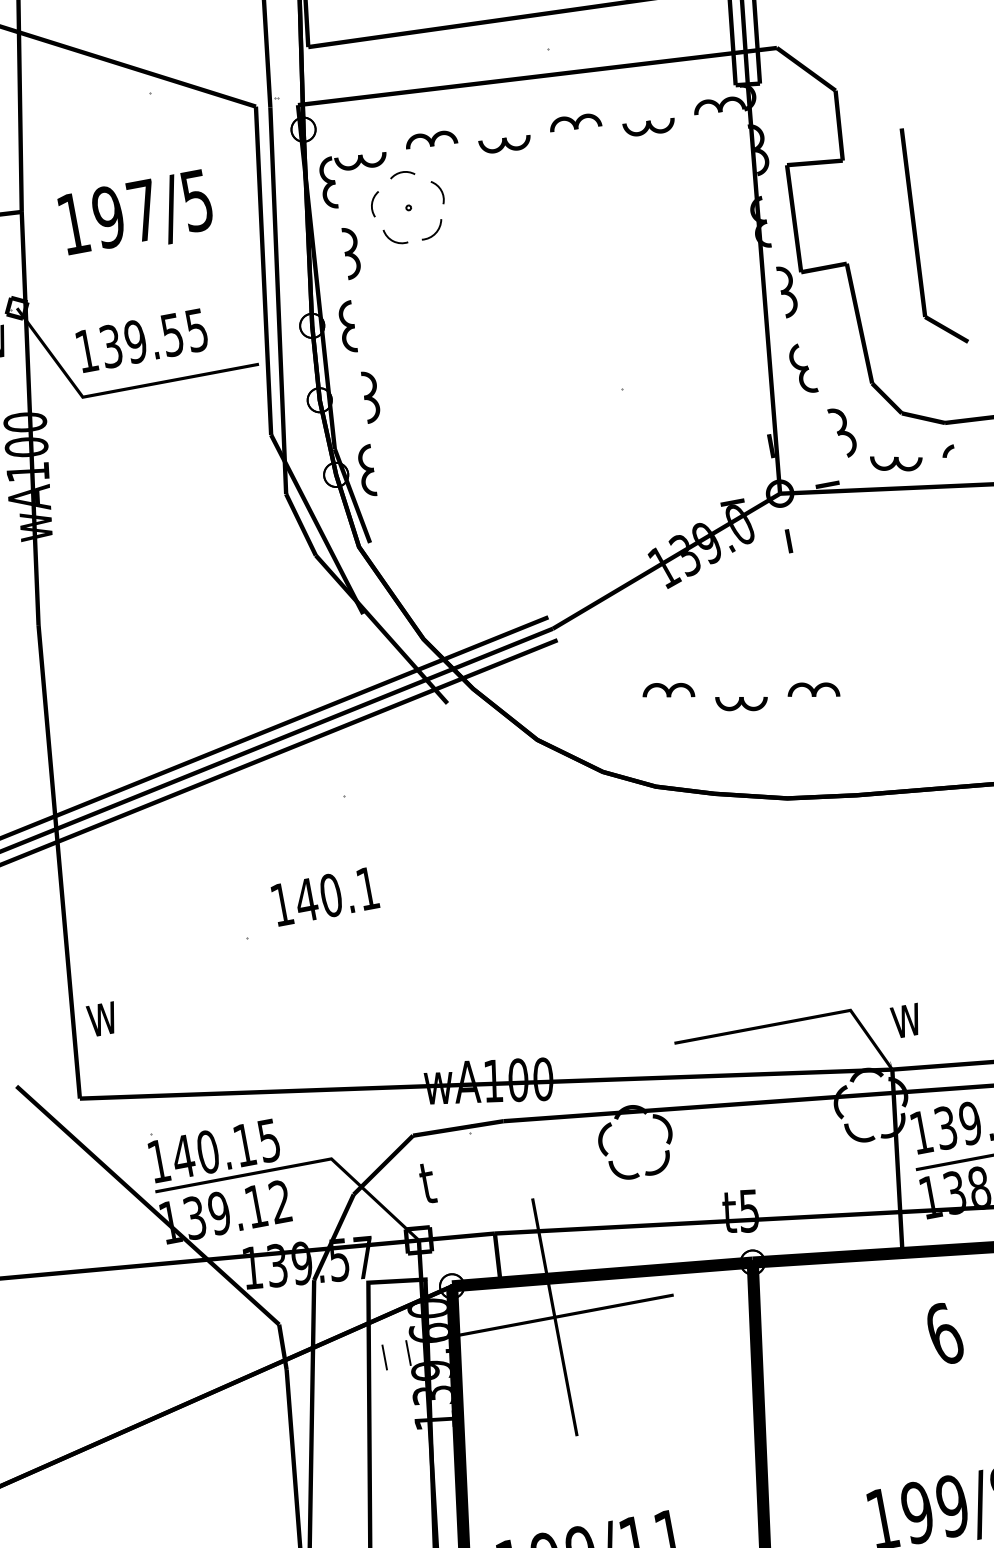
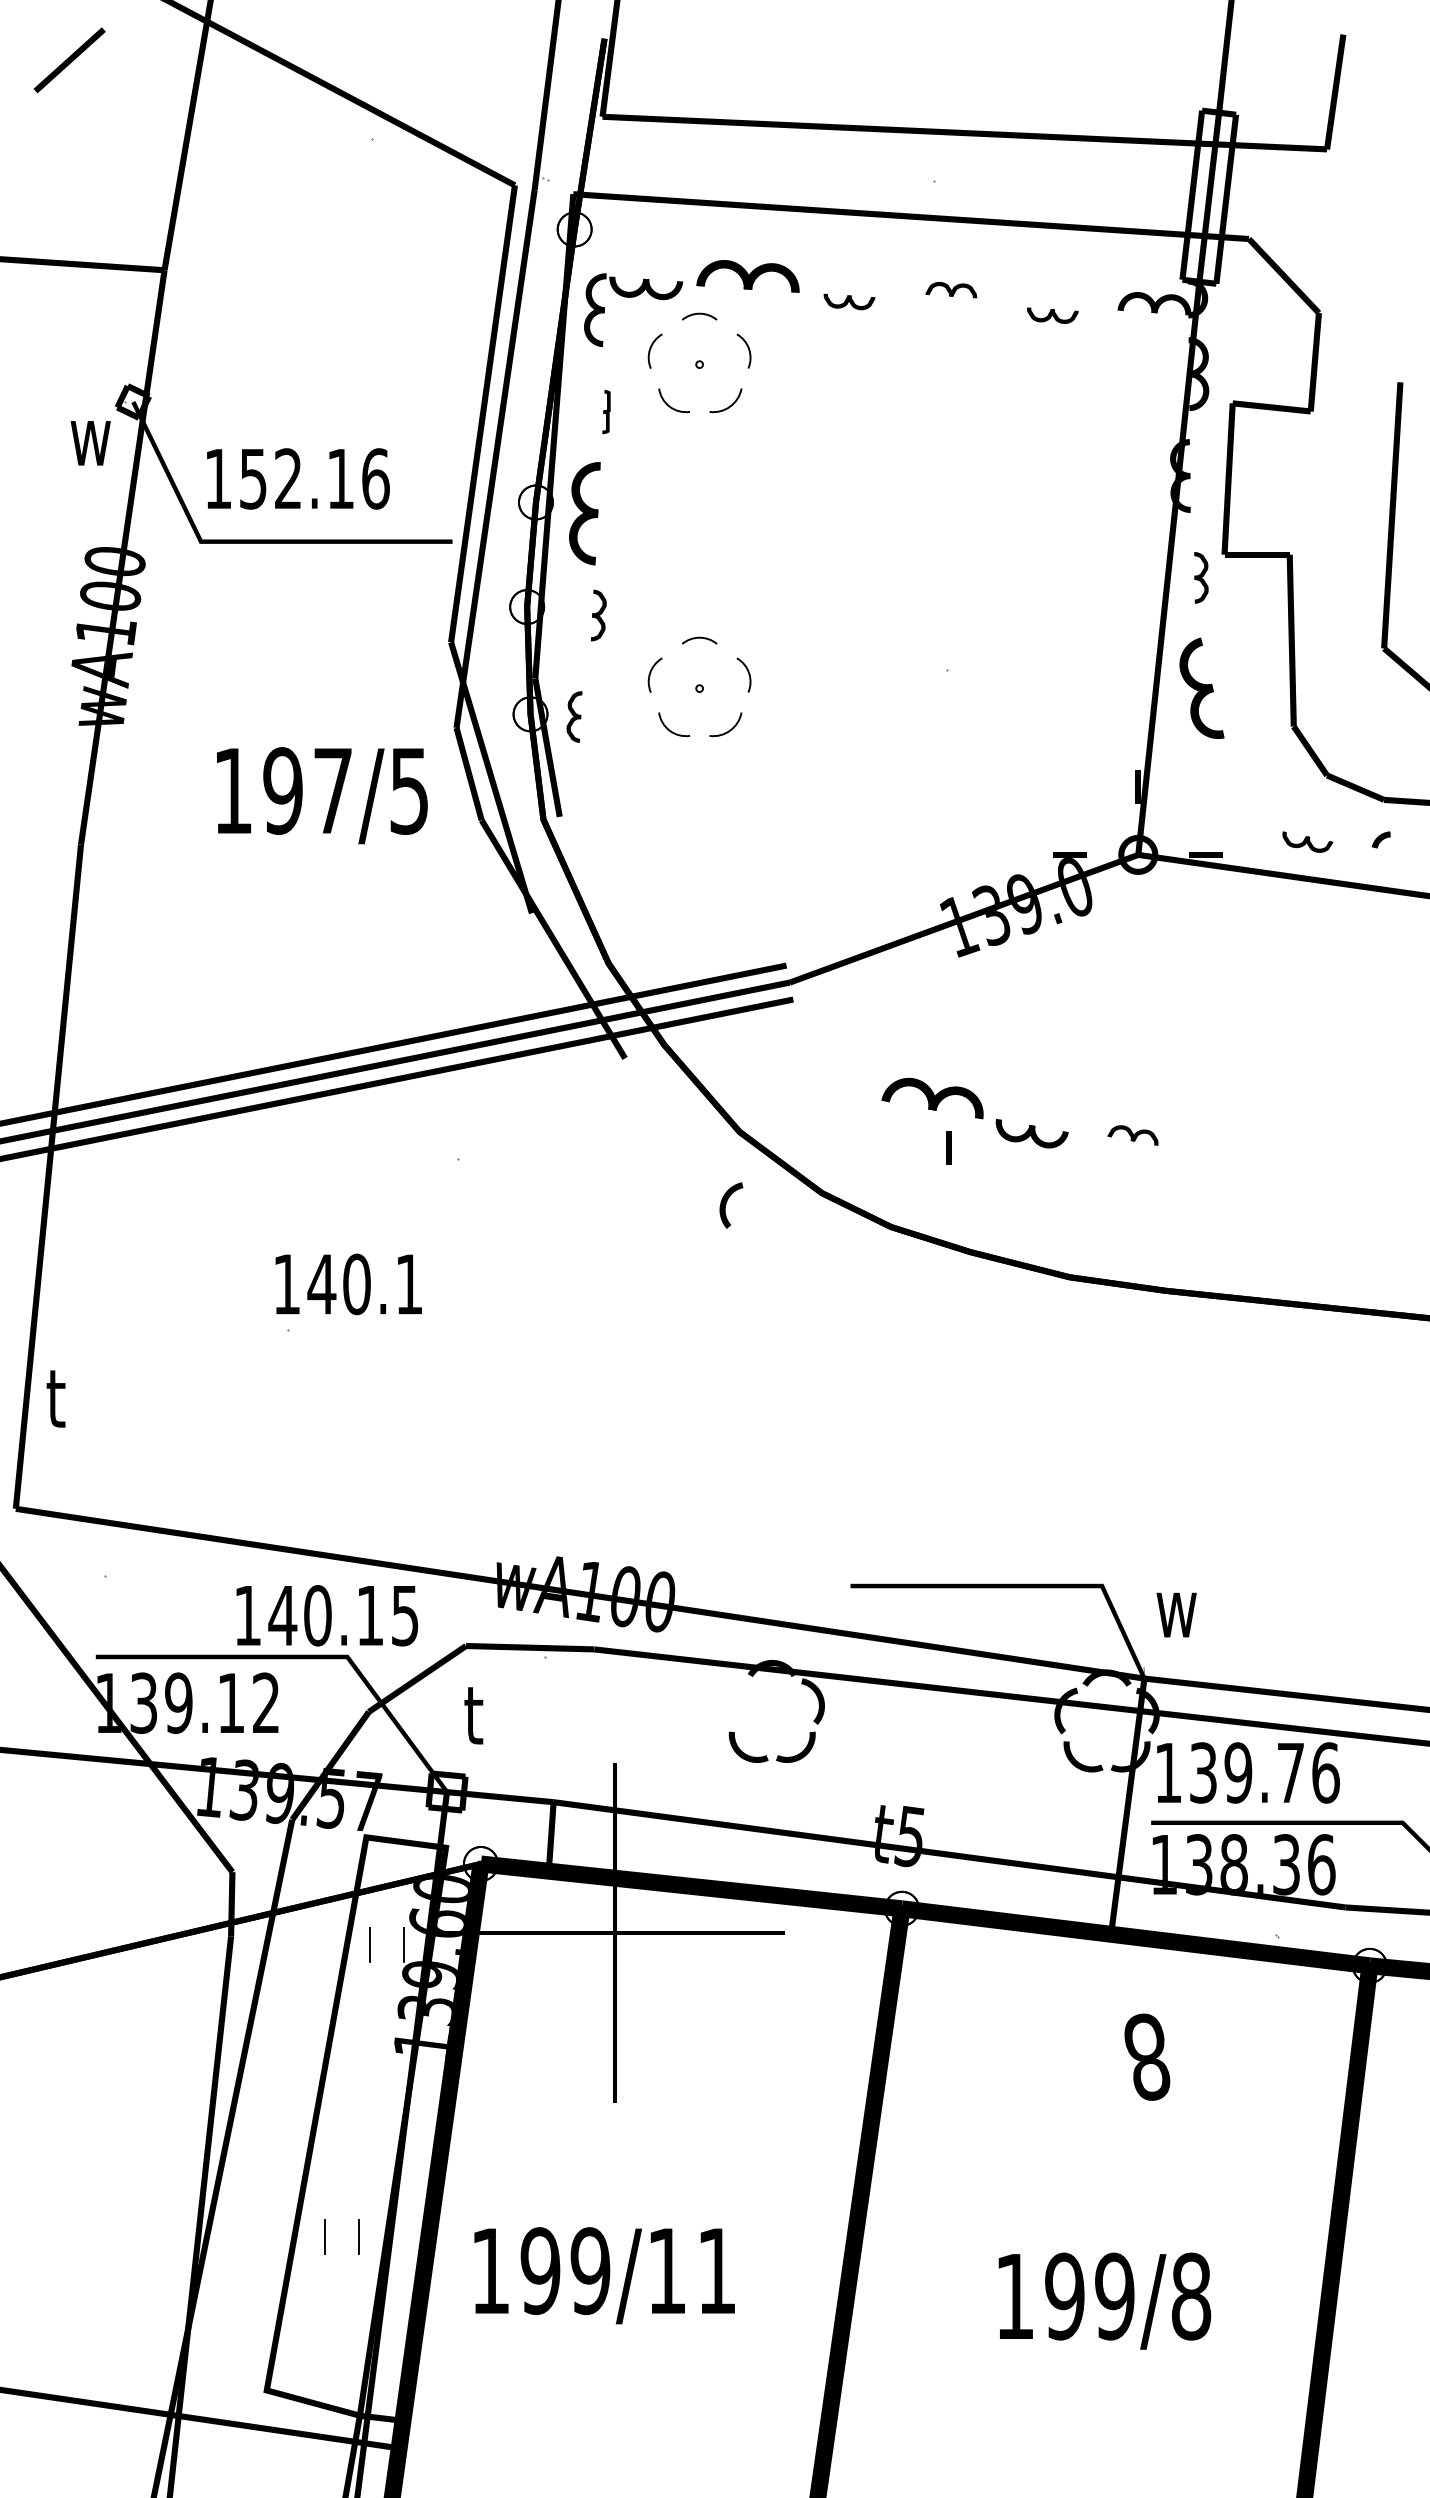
part: (575, 122) -> (951, 289), size x0.7
part: (649, 127) -> (1052, 315), size x0.7
part: (430, 139) -> (747, 276), size x1.4
part: (505, 144) -> (849, 301), size x0.7
text: (136, 215) -> (322, 795), moved
part: (351, 252) -> (608, 411), size x0.6
part: (788, 291) -> (1201, 577), size x0.7
part: (347, 327) -> (584, 513), size x1.4
text: (154, 338) -> (314, 478), 139.55 -> 152.16
part: (802, 368) -> (1201, 688), size x1.4
part: (370, 396) -> (598, 615), size x0.7
part: (842, 432) -> (1240, 786), removed
part: (450, 433) -> (699, 686), added
part: (896, 462) -> (1307, 841), size x0.7
part: (367, 470) -> (574, 716), size x0.7
line: (788, 541) -> (948, 1147), moved
part: (812, 690) -> (1132, 1135), size x0.7
part: (667, 691) -> (932, 1098), size x1.4
text: (325, 896) -> (348, 1284), moved
text: (100, 1014) -> (66, 1398), w -> t
curve: (602, 1140) -> (726, 1205), moved
text: (214, 1150) -> (327, 1615), moved
text: (944, 1333) -> (1147, 2056), 9 -> 8

